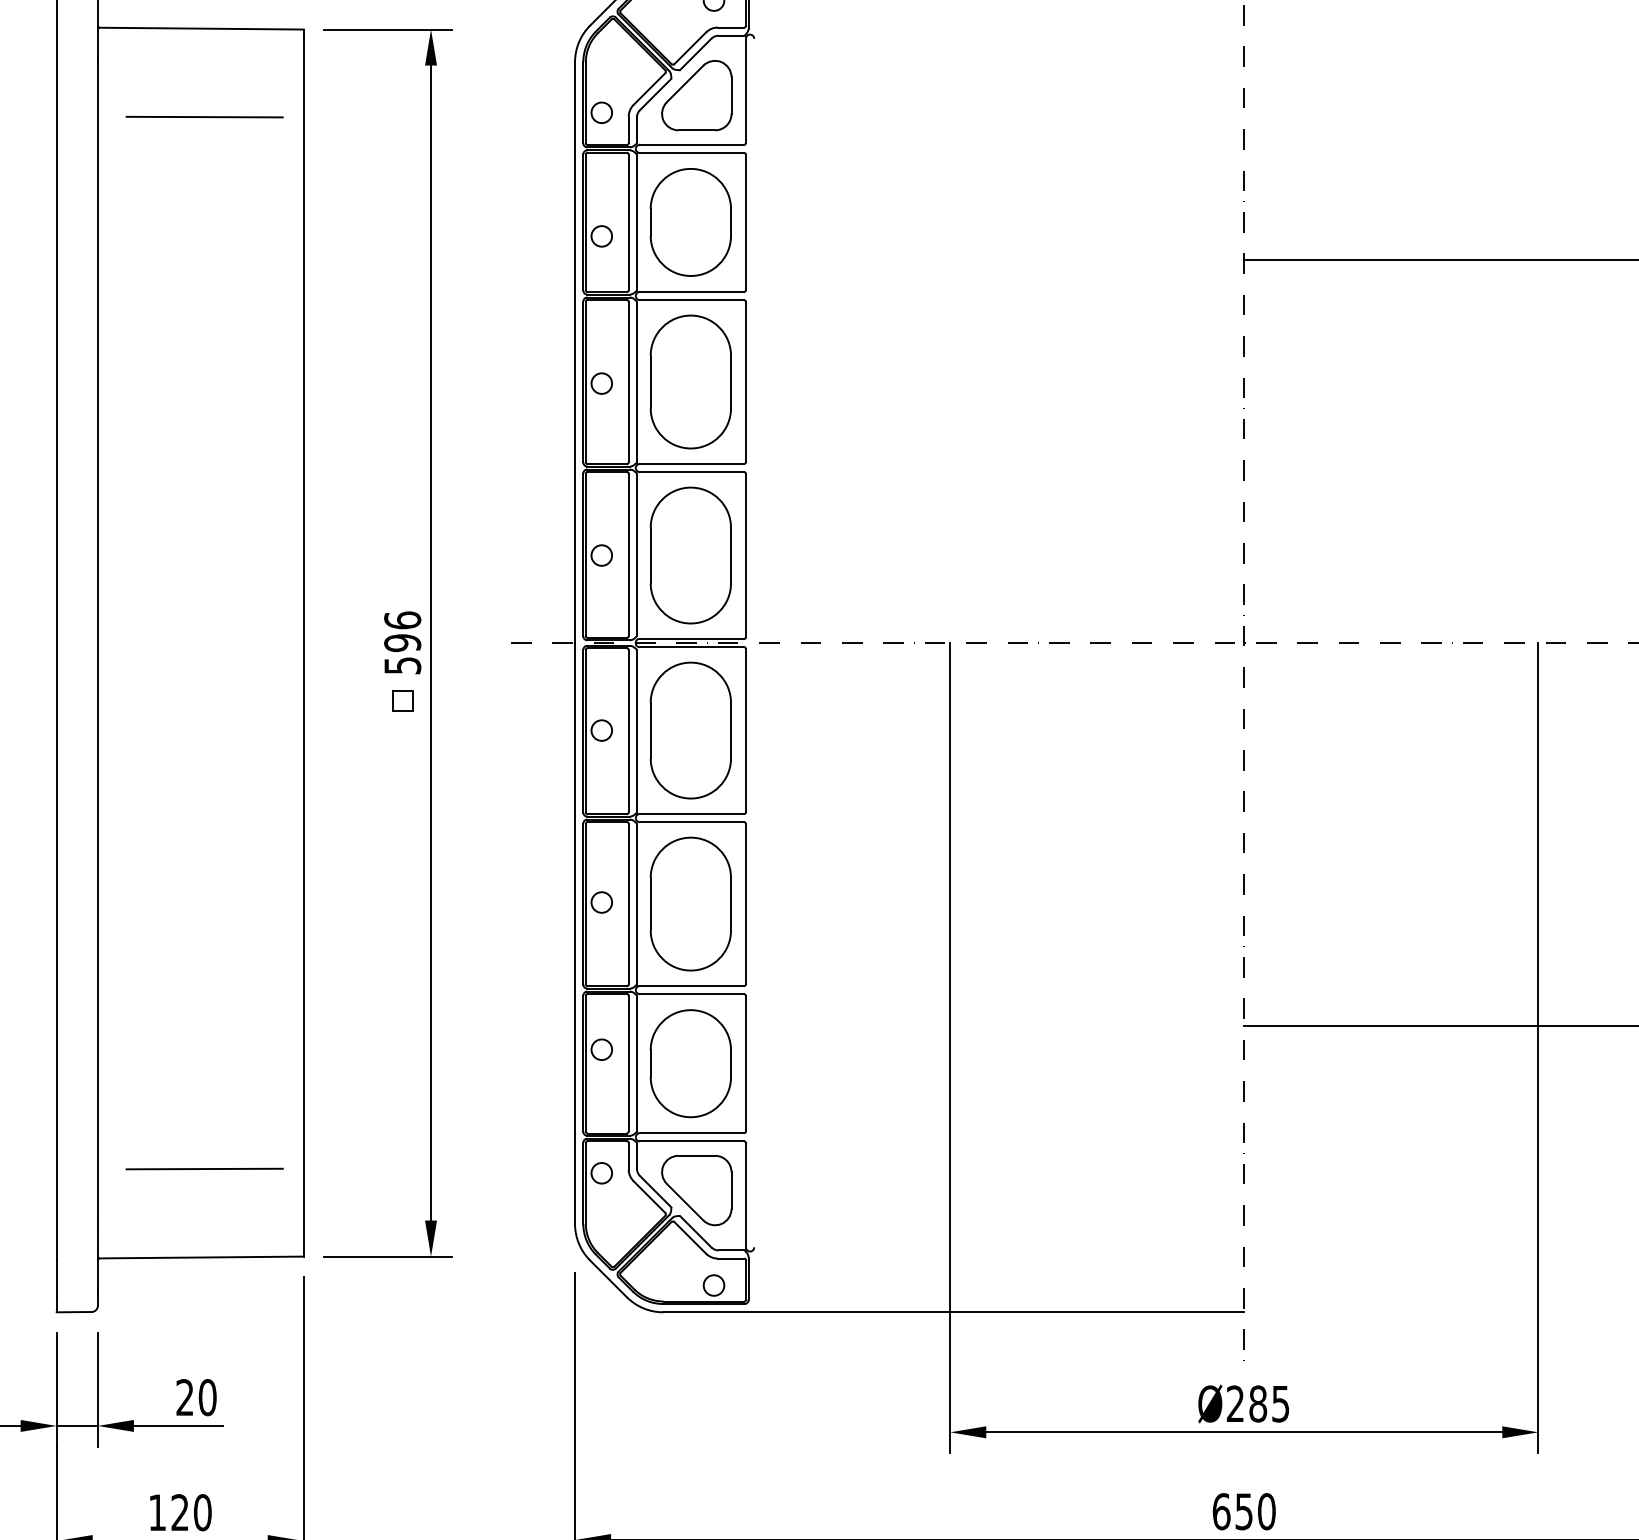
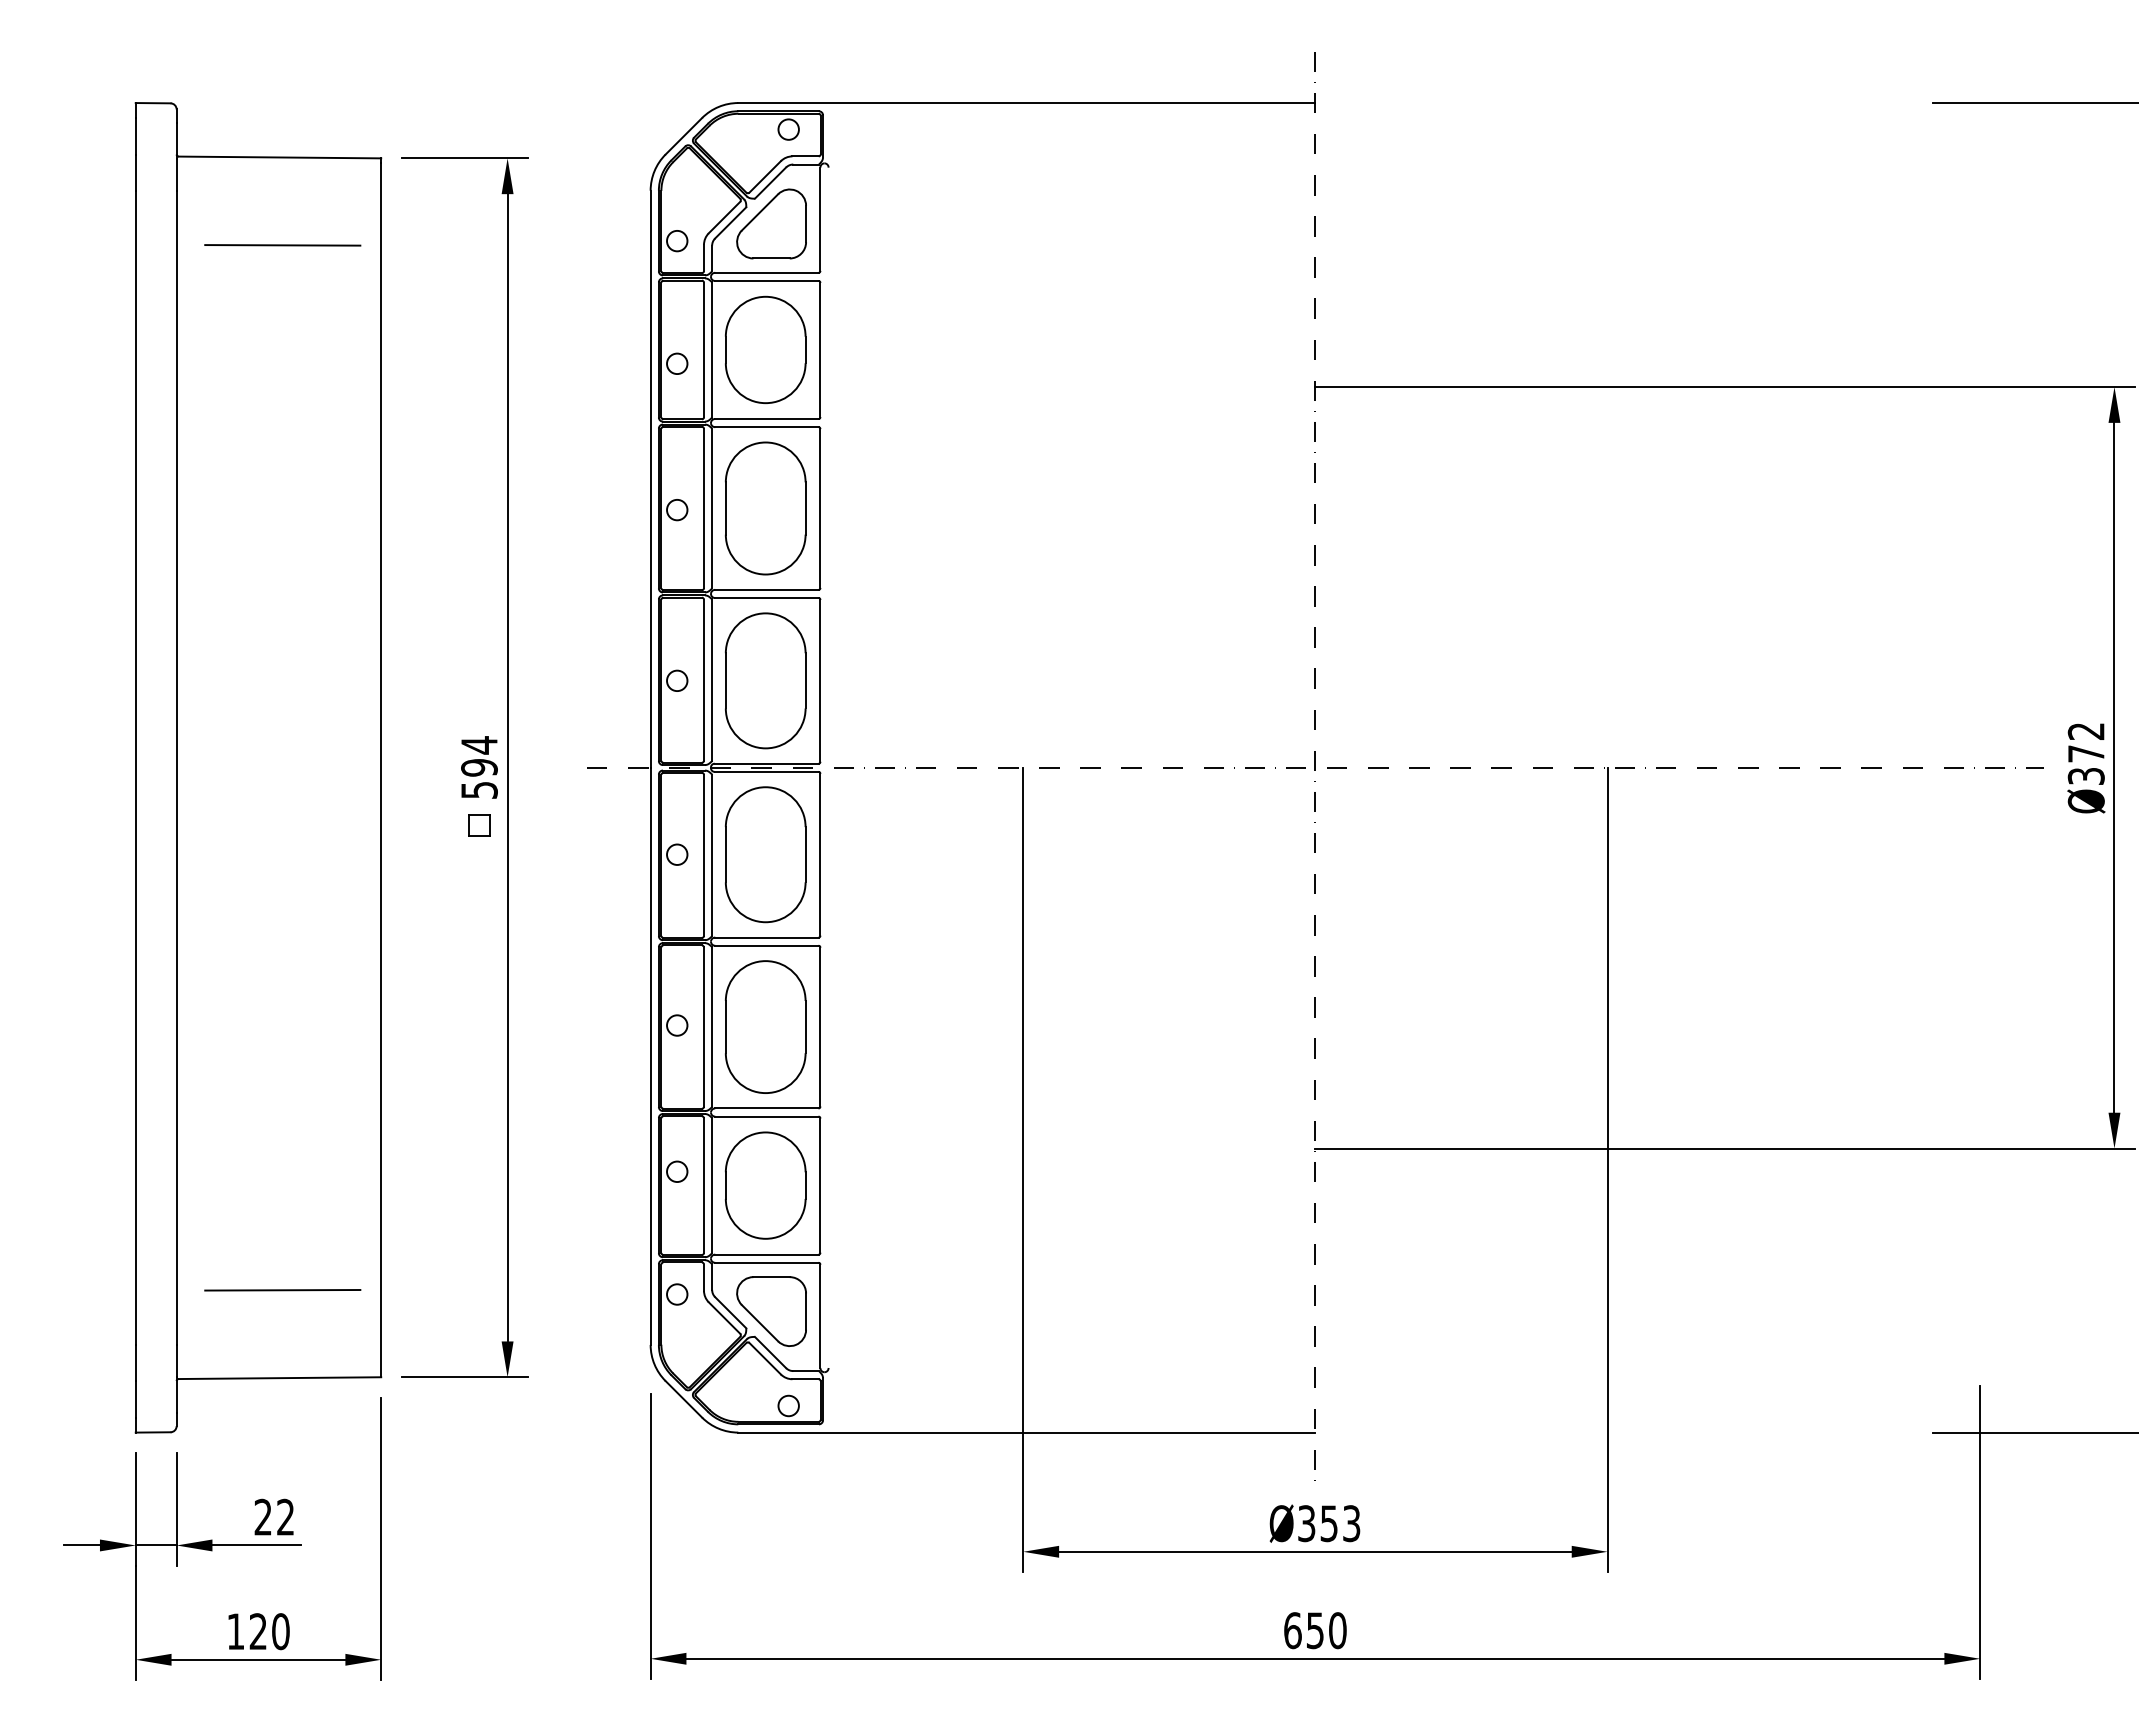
text: (402, 620) -> (479, 745), 596 -> 594
text: (207, 1396) -> (285, 1516), 20 -> 22
text: (1258, 1403) -> (1329, 1523), Ø285 -> Ø353

